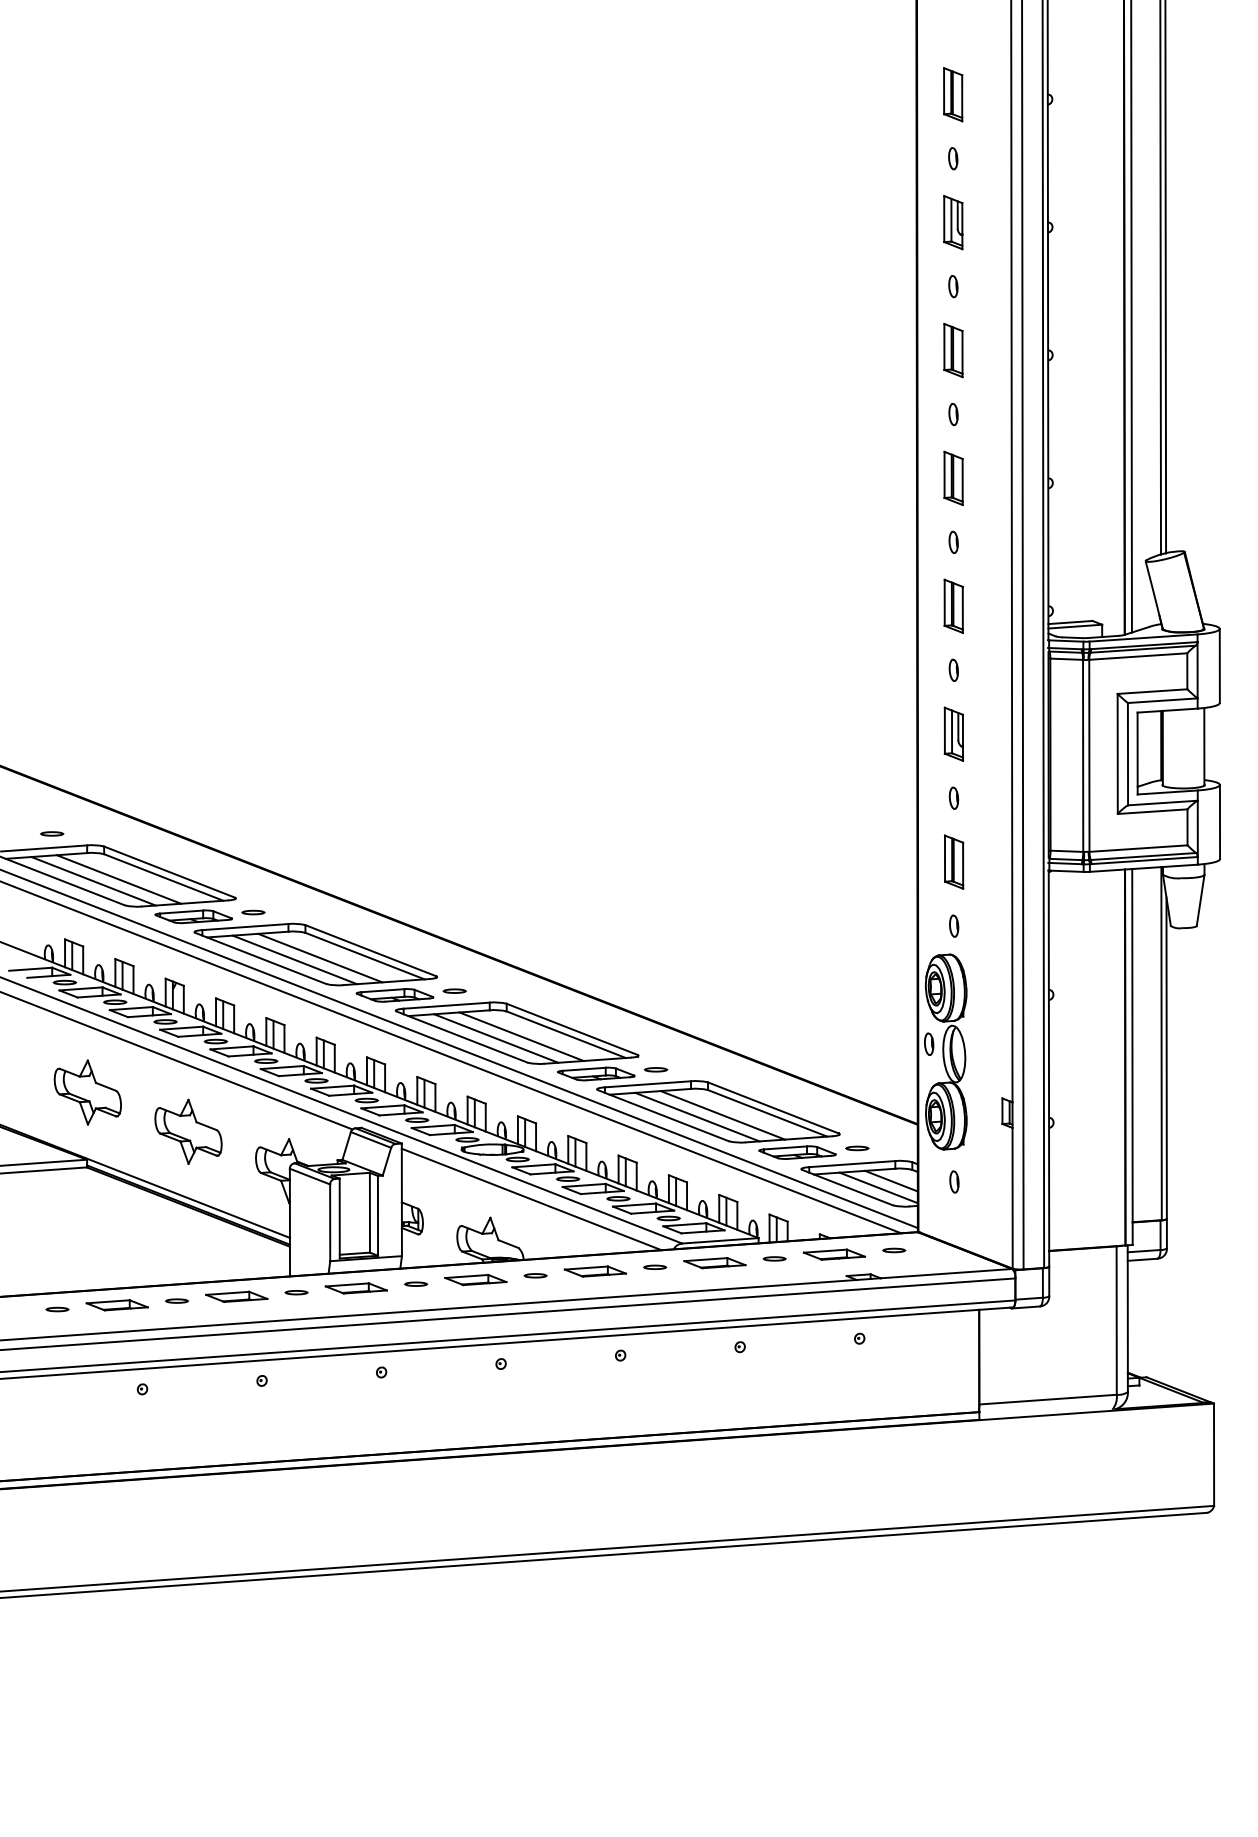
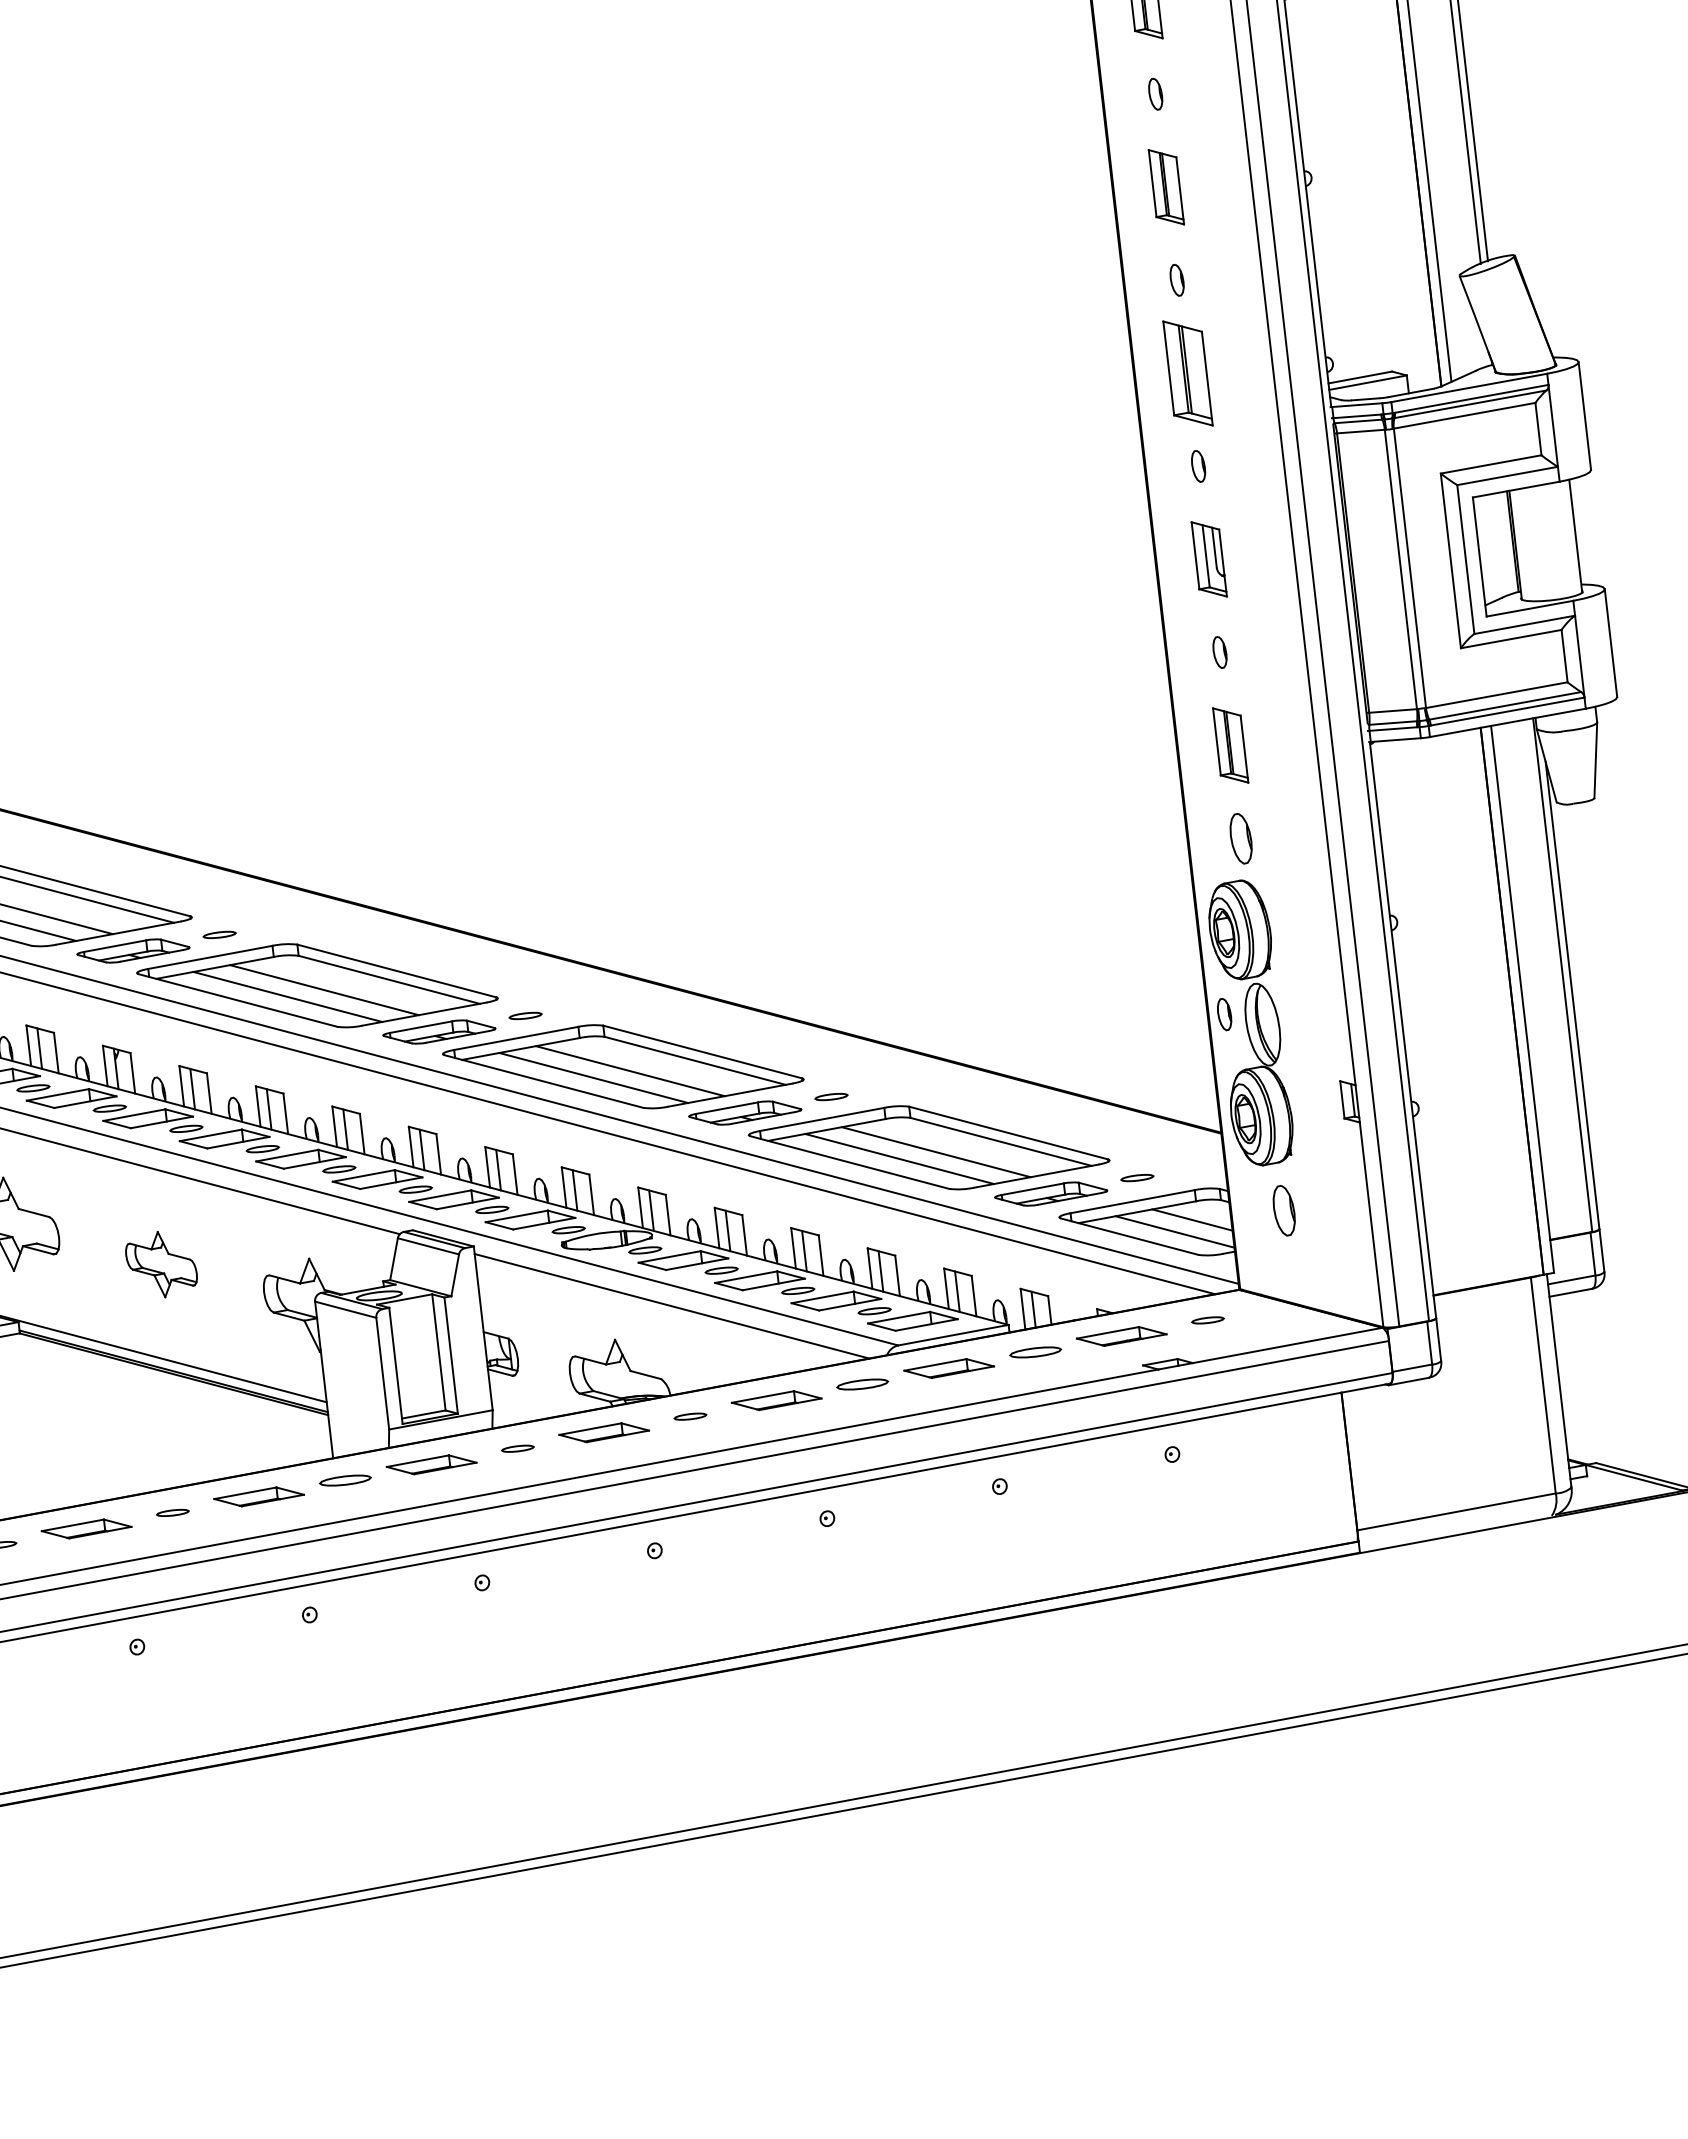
part: (953, 605) -> (1187, 372), size x1.4
part: (954, 925) -> (1241, 837), size x1.6
part: (188, 1131) -> (161, 1264), size x0.7
part: (954, 1181) -> (1284, 1210), size x1.6
part: (774, 1258) -> (1035, 1351), size x1.6
part: (655, 1267) -> (863, 1384), size x1.6
part: (296, 1292) -> (345, 1480), size x1.6

